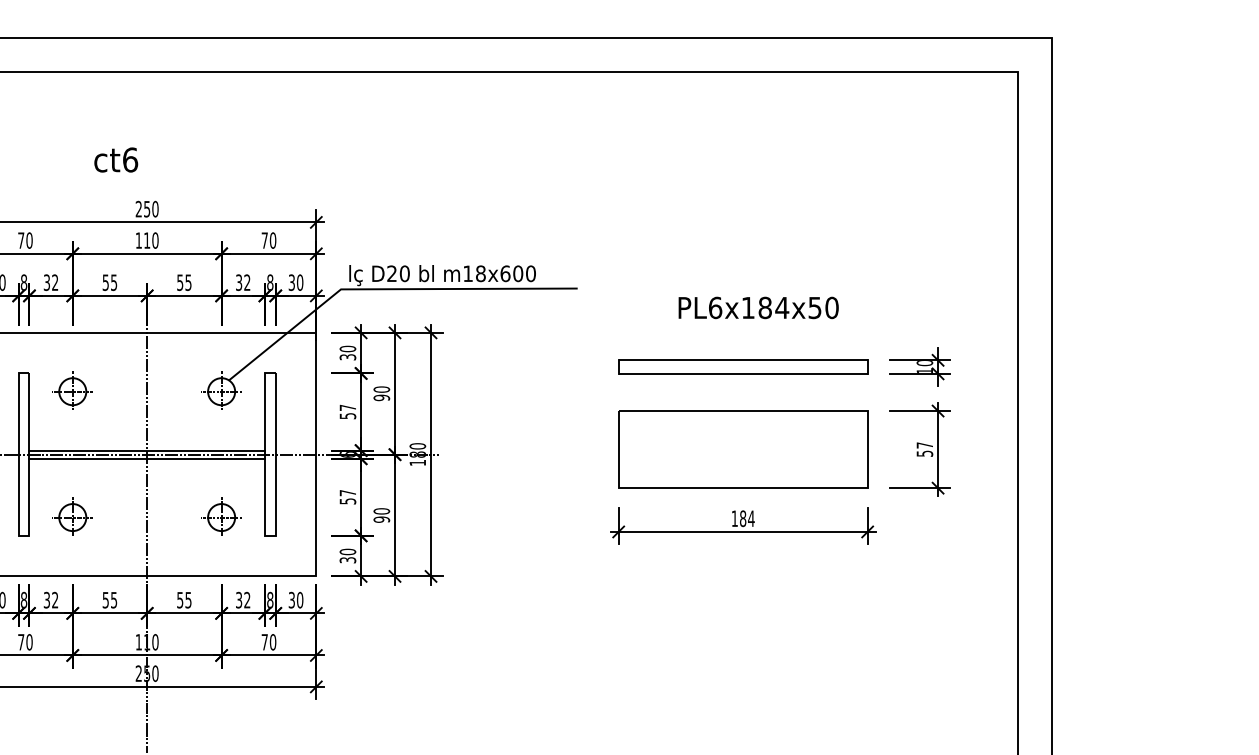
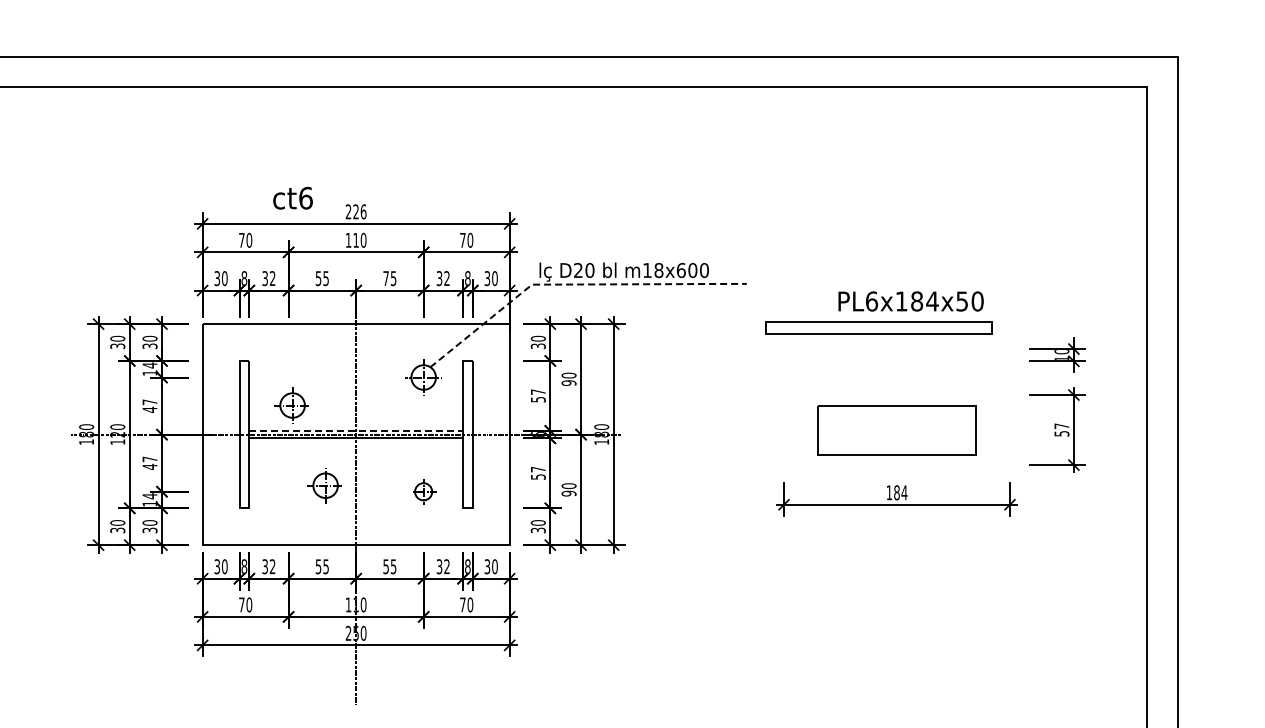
text: (115, 159) -> (292, 197), moved
text: (150, 208) -> (359, 211), 250 -> 226
text: (179, 282) -> (385, 278), 55 -> 75
line: (387, 289) -> (574, 284), solid -> dashed
part: (742, 366) -> (878, 327), moved
part: (71, 391) -> (291, 405), moved
part: (742, 448) -> (896, 429), size x0.7
line: (147, 450) -> (356, 430), solid -> dashed
part: (71, 517) -> (324, 485), moved
part: (221, 517) -> (423, 491), size x0.7

